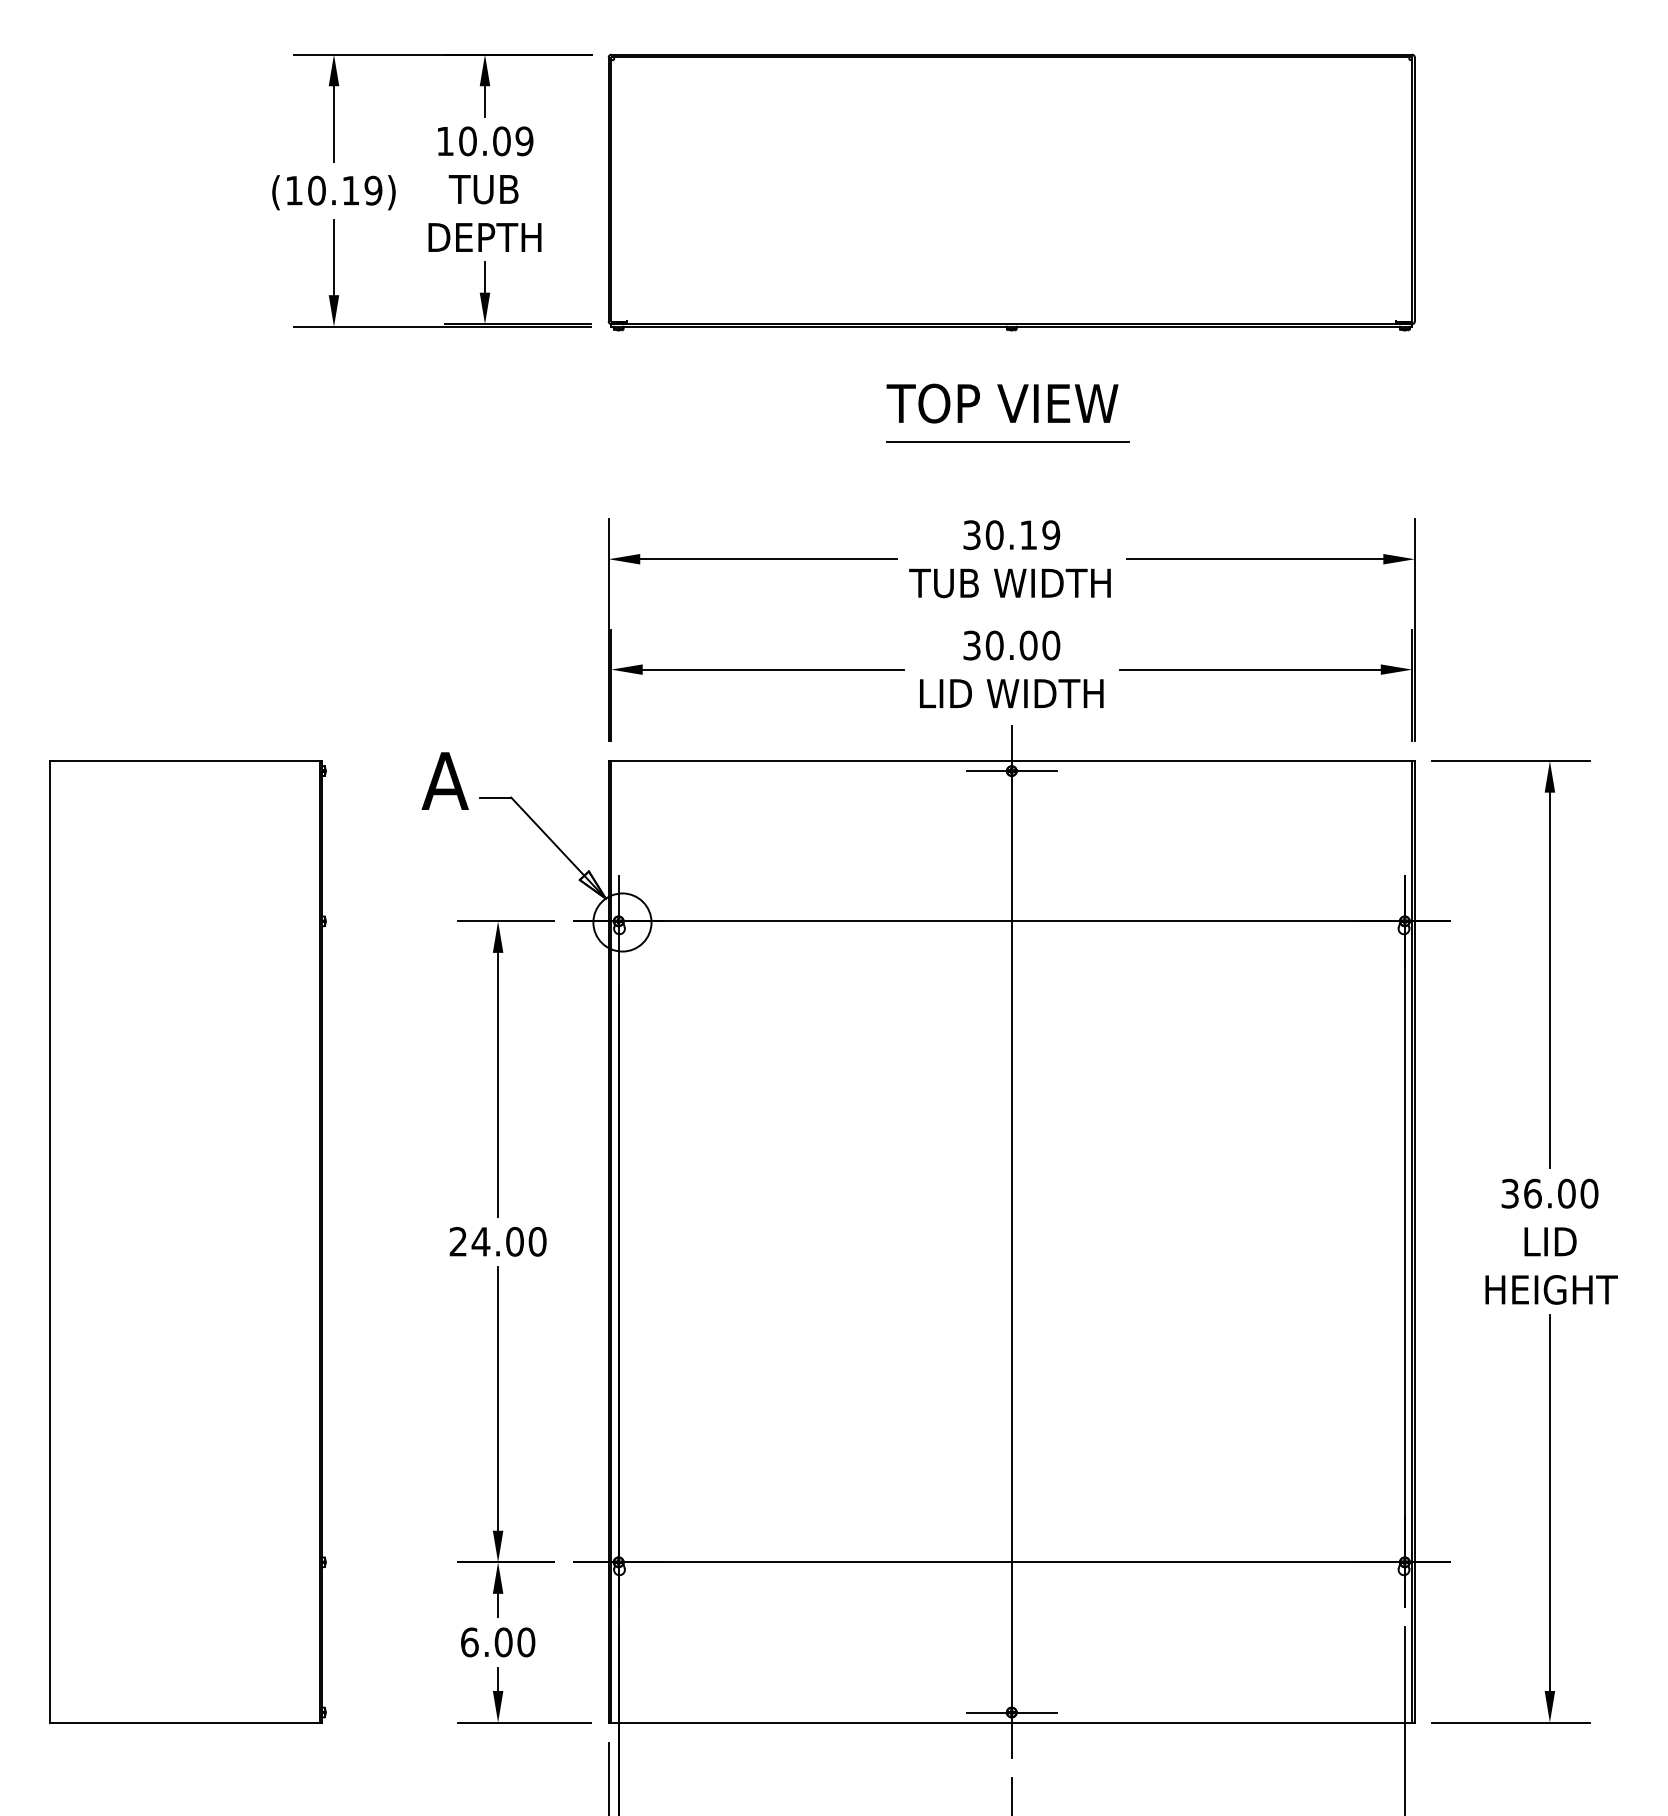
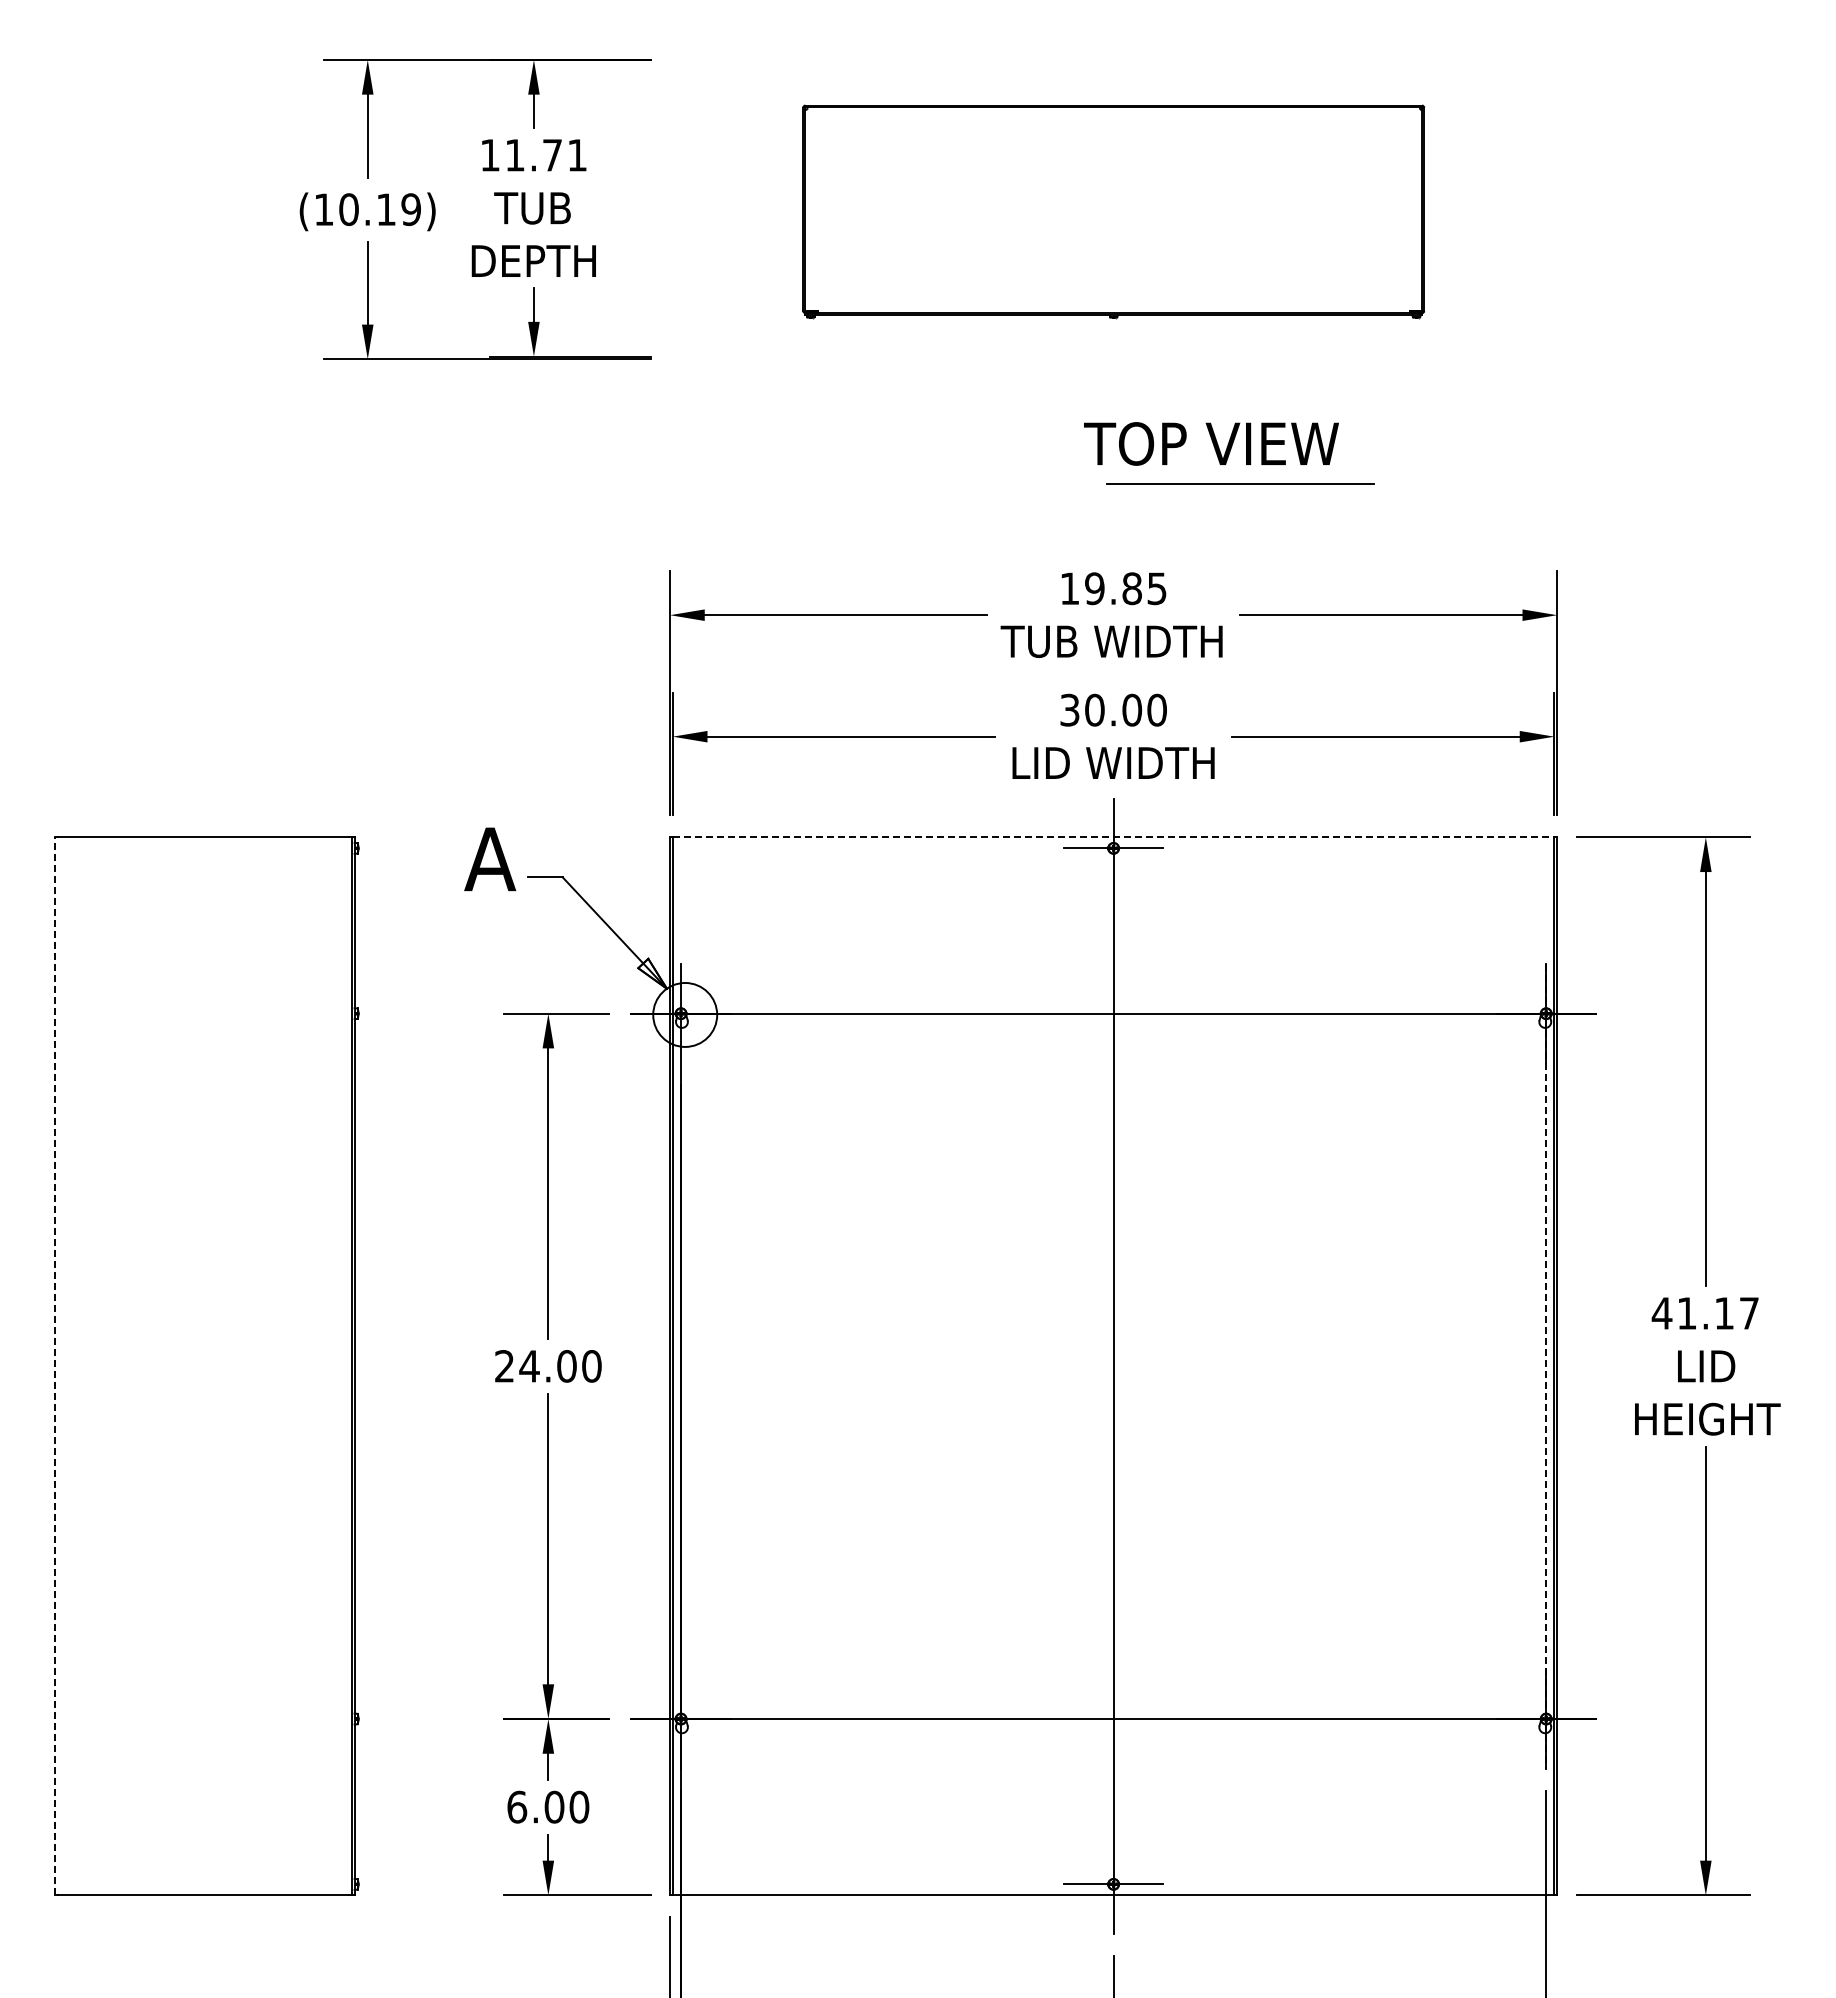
text: (496, 141) -> (546, 155), 10.09 -> 11.71
part: (1011, 192) -> (1113, 211), size x0.7
text: (1002, 403) -> (1211, 443), moved
line: (1008, 441) -> (1240, 483), moved
text: (1011, 534) -> (1113, 588), 30.19 -> 19.85
line: (1011, 761) -> (1113, 837), solid -> dashed
text: (1549, 1193) -> (1705, 1313), 36.00 -> 41.17
line: (50, 1241) -> (55, 1365), solid -> dashed
line: (1405, 1241) -> (1546, 1366), solid -> dashed

